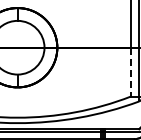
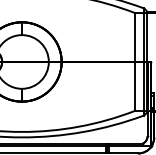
line: (131, 72) -> (135, 86), dashed -> solid

